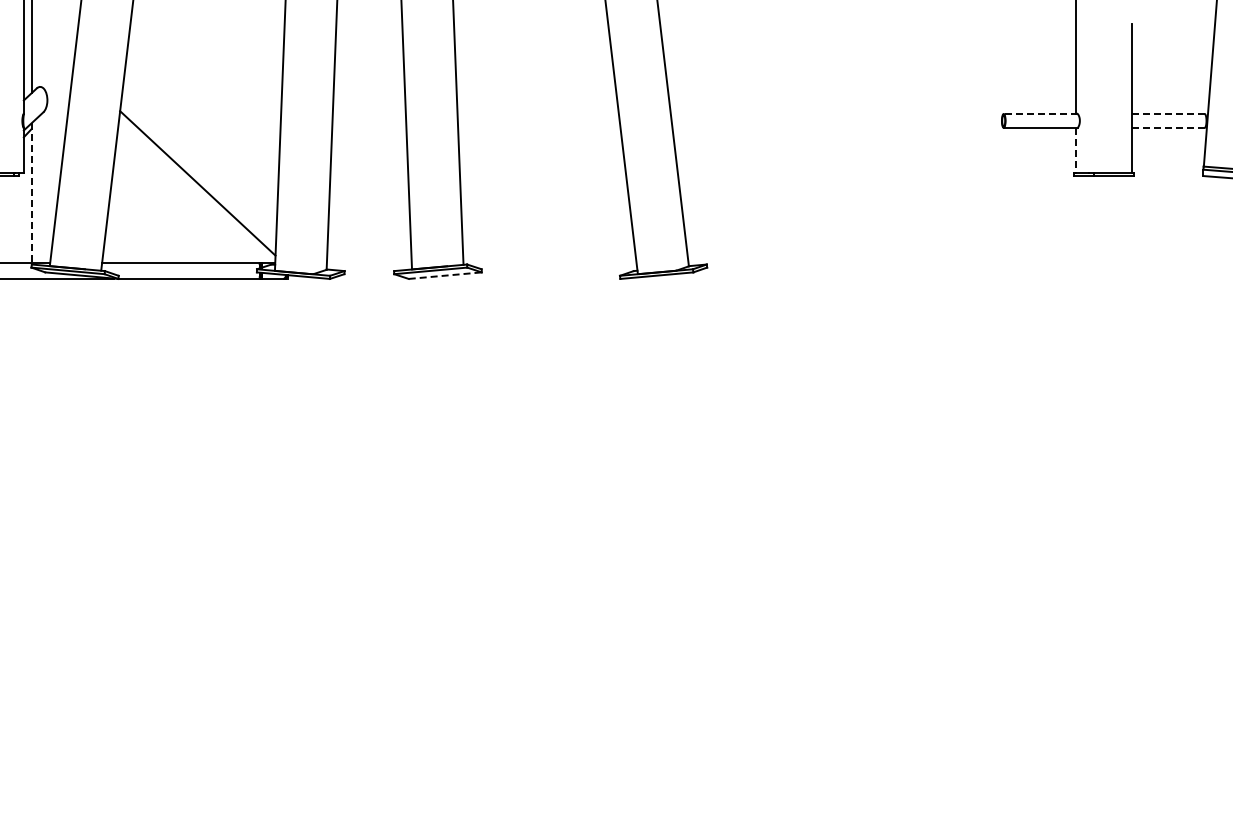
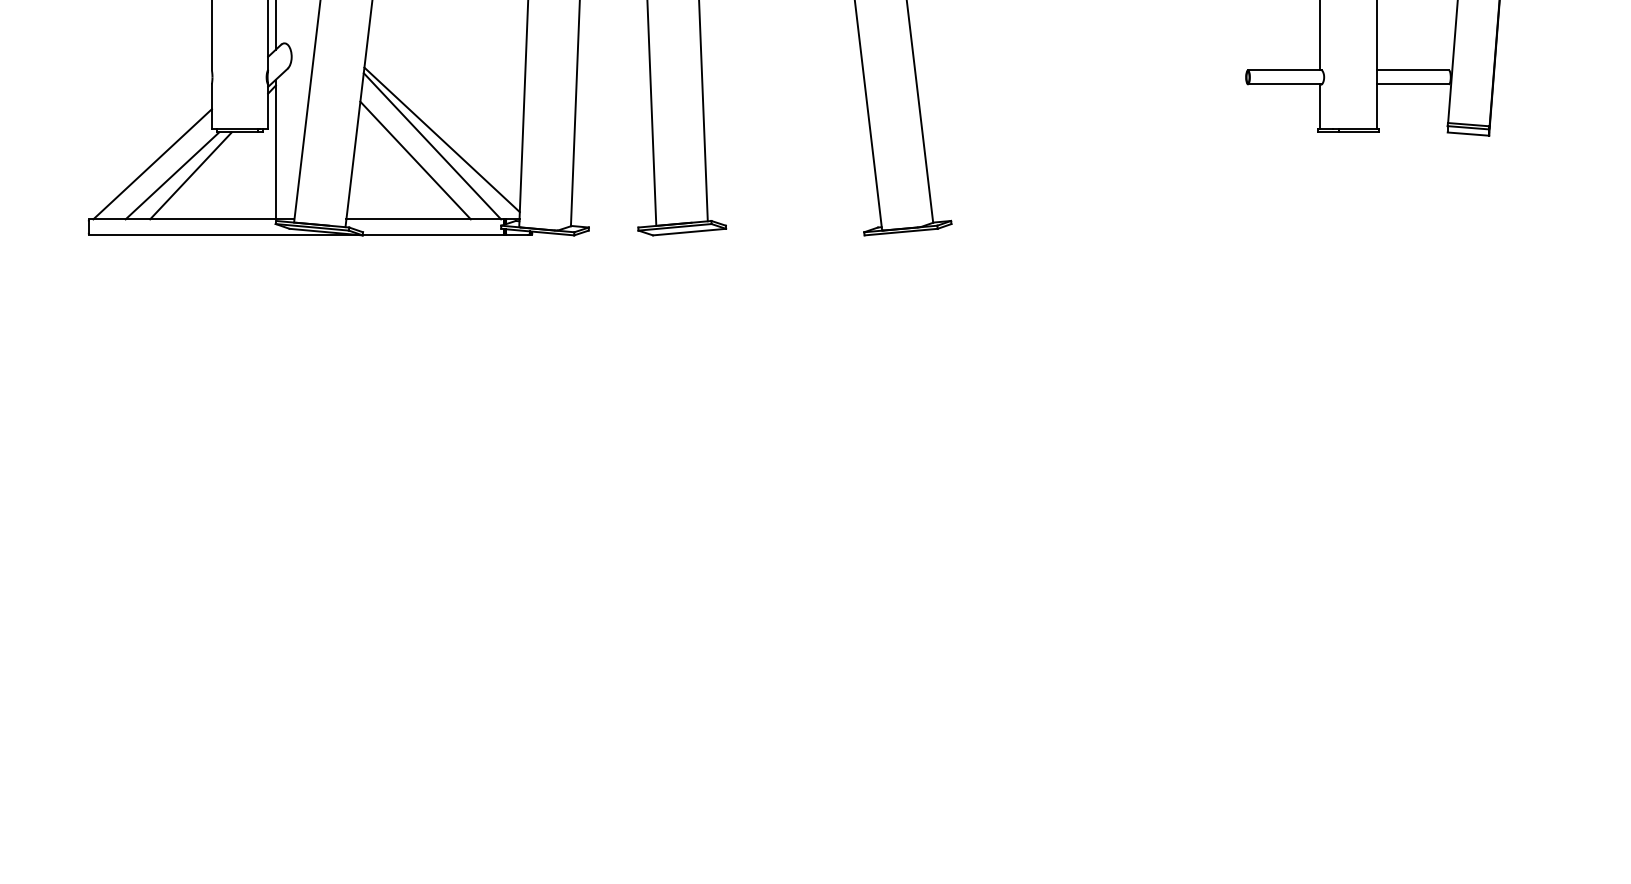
line: (1040, 114) -> (1284, 70), dashed -> solid
line: (1168, 114) -> (1412, 70), dashed -> solid
line: (1169, 128) -> (1413, 84), dashed -> solid
line: (1076, 150) -> (1320, 106), dashed -> solid
line: (188, 190) -> (432, 146), added
line: (31, 193) -> (275, 149), dashed -> solid
line: (171, 204) -> (415, 160), added
line: (445, 276) -> (689, 232), dashed -> solid

